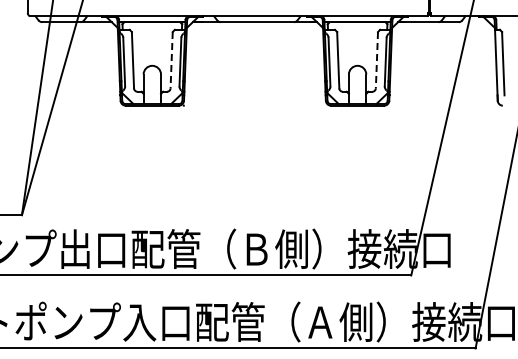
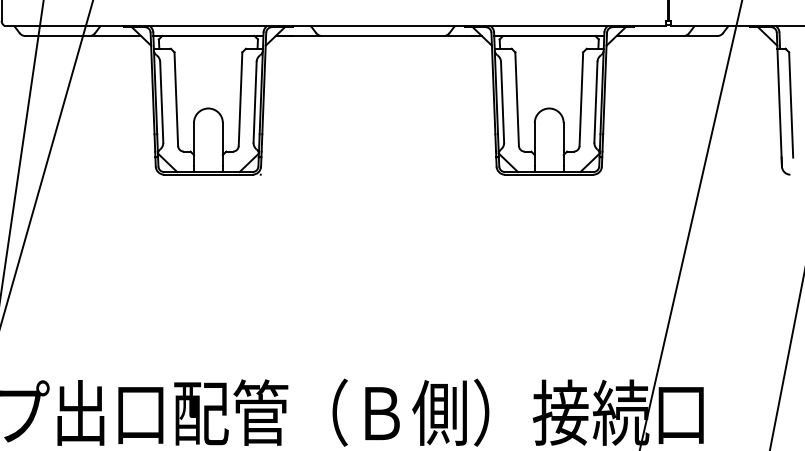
line: (171, 60) -> (240, 99), dashed -> solid
line: (376, 60) -> (580, 99), dashed -> solid

